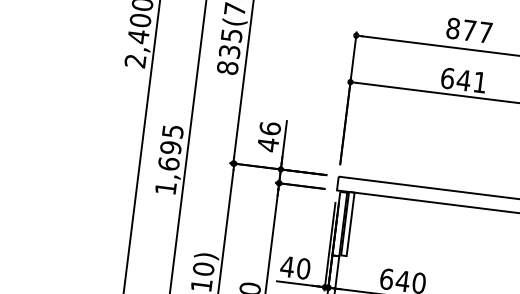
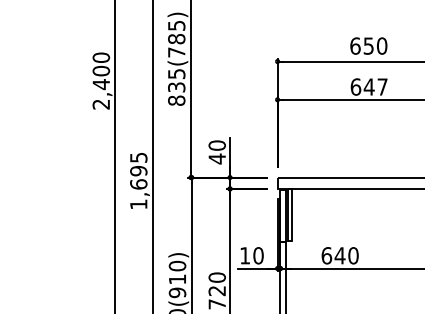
text: (469, 29) -> (368, 45), 877 -> 650
text: (480, 81) -> (382, 86), 641 -> 647
text: (269, 128) -> (216, 145), 46 -> 40
text: (286, 266) -> (244, 255), 40 -> 10

